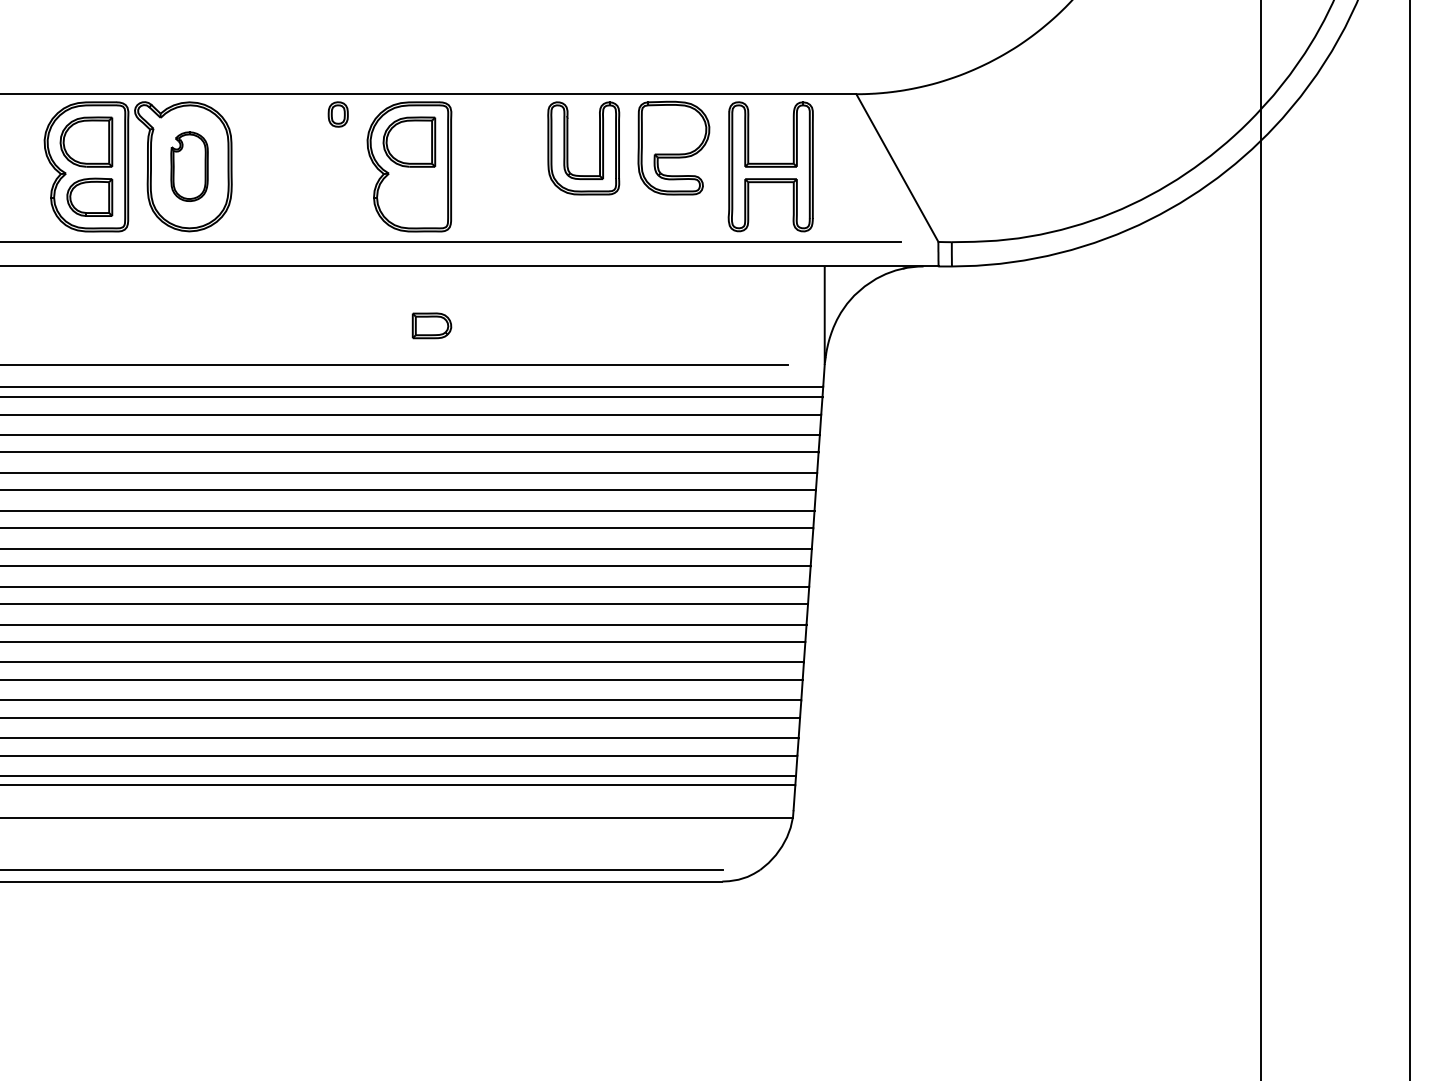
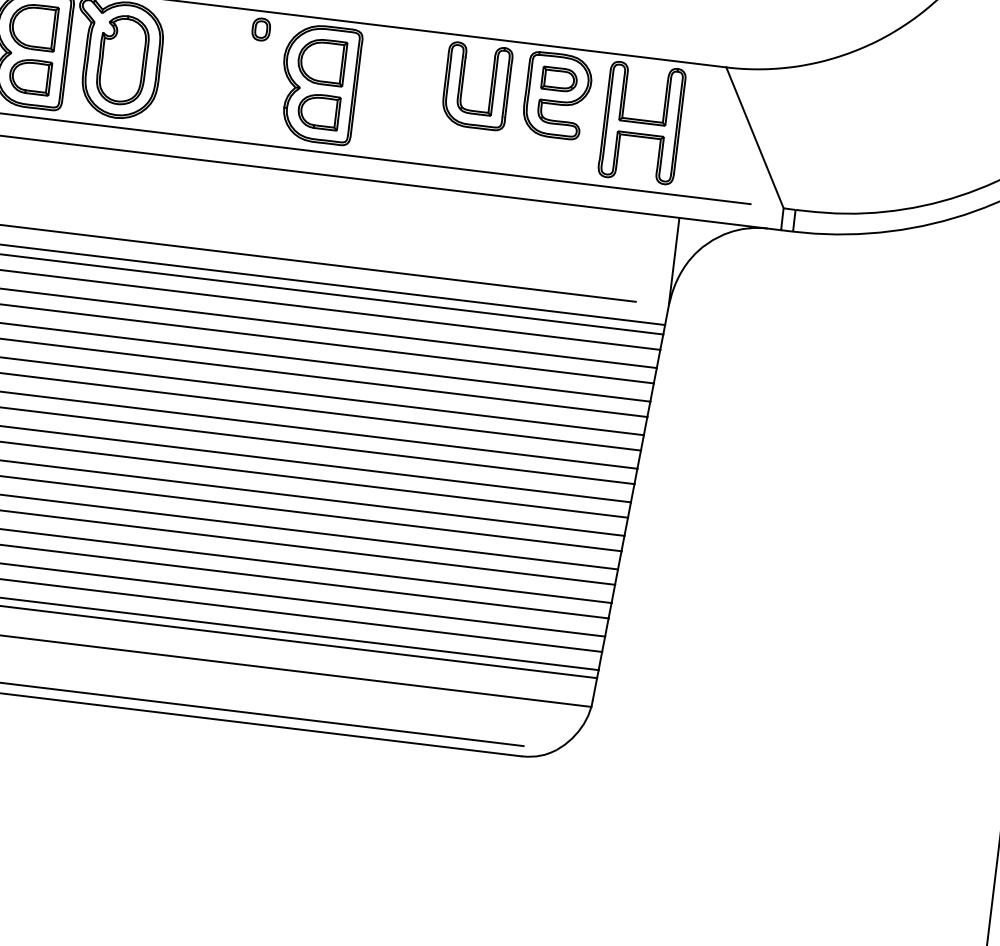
part: (189, 166) -> (122, 59), size x1.43
part: (412, 196) -> (318, 110), added
part: (431, 325) -> (559, 79), moved

